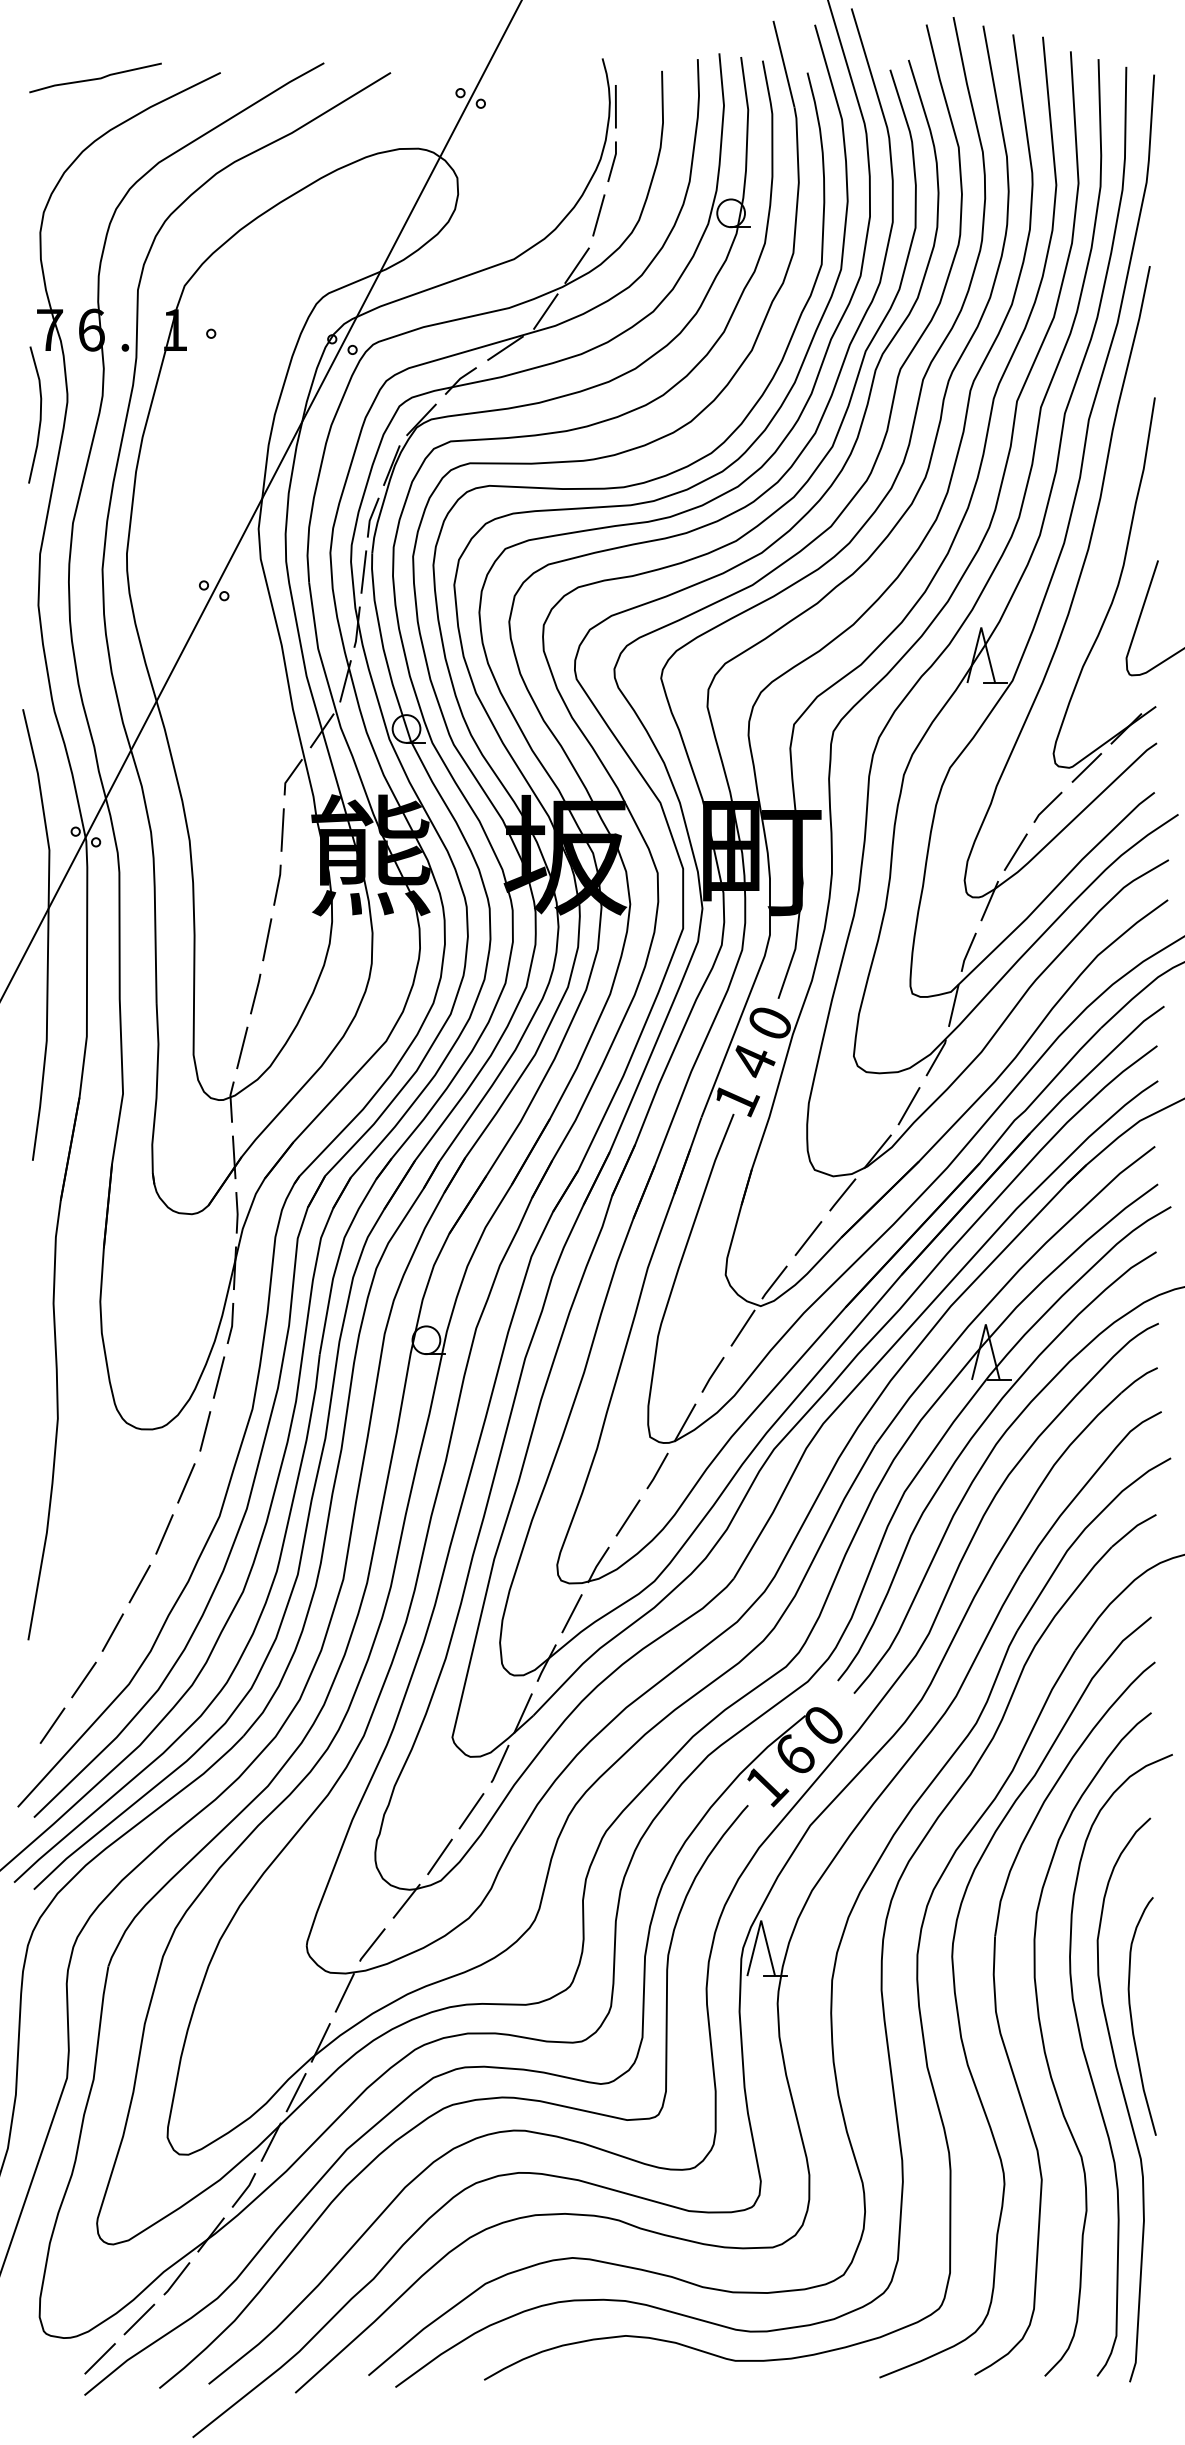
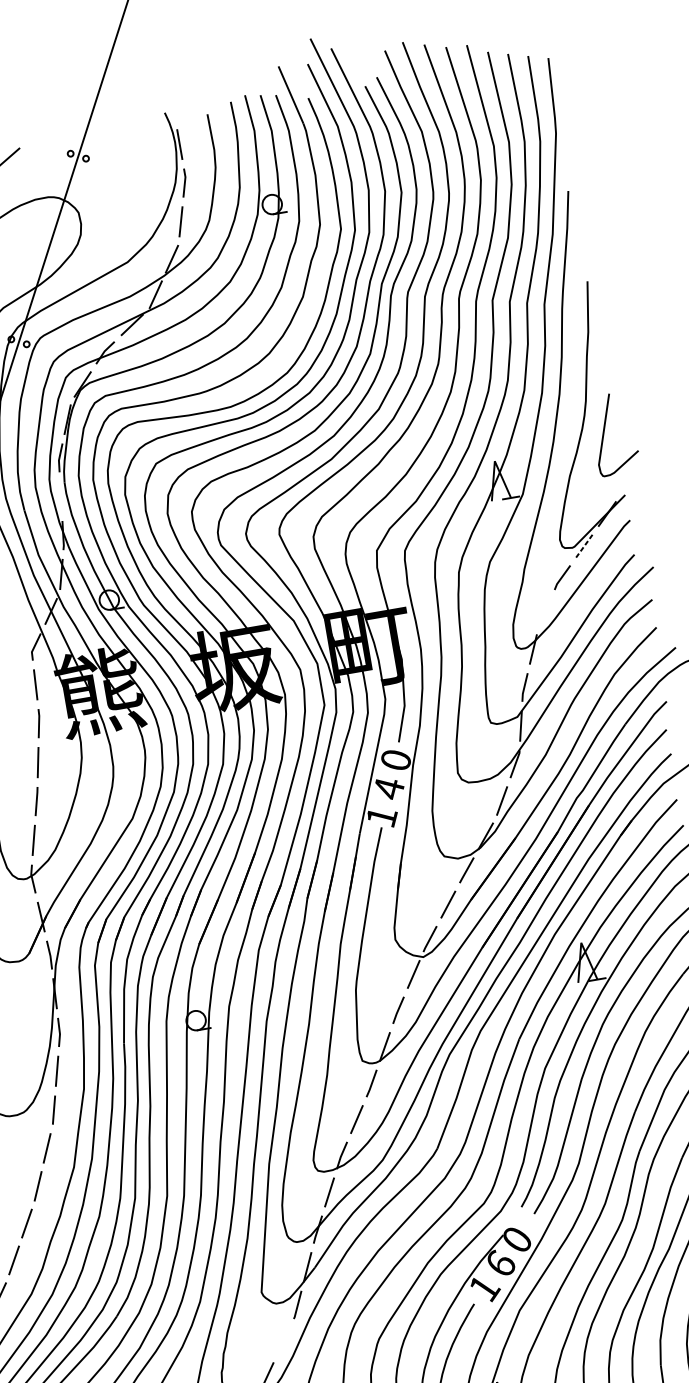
line: (363, 571) -> (60, 496), removed
line: (1087, 767) -> (585, 545), solid -> dashed
line: (1015, 851) -> (545, 612), removed
line: (471, 1811) -> (283, 1341), removed

